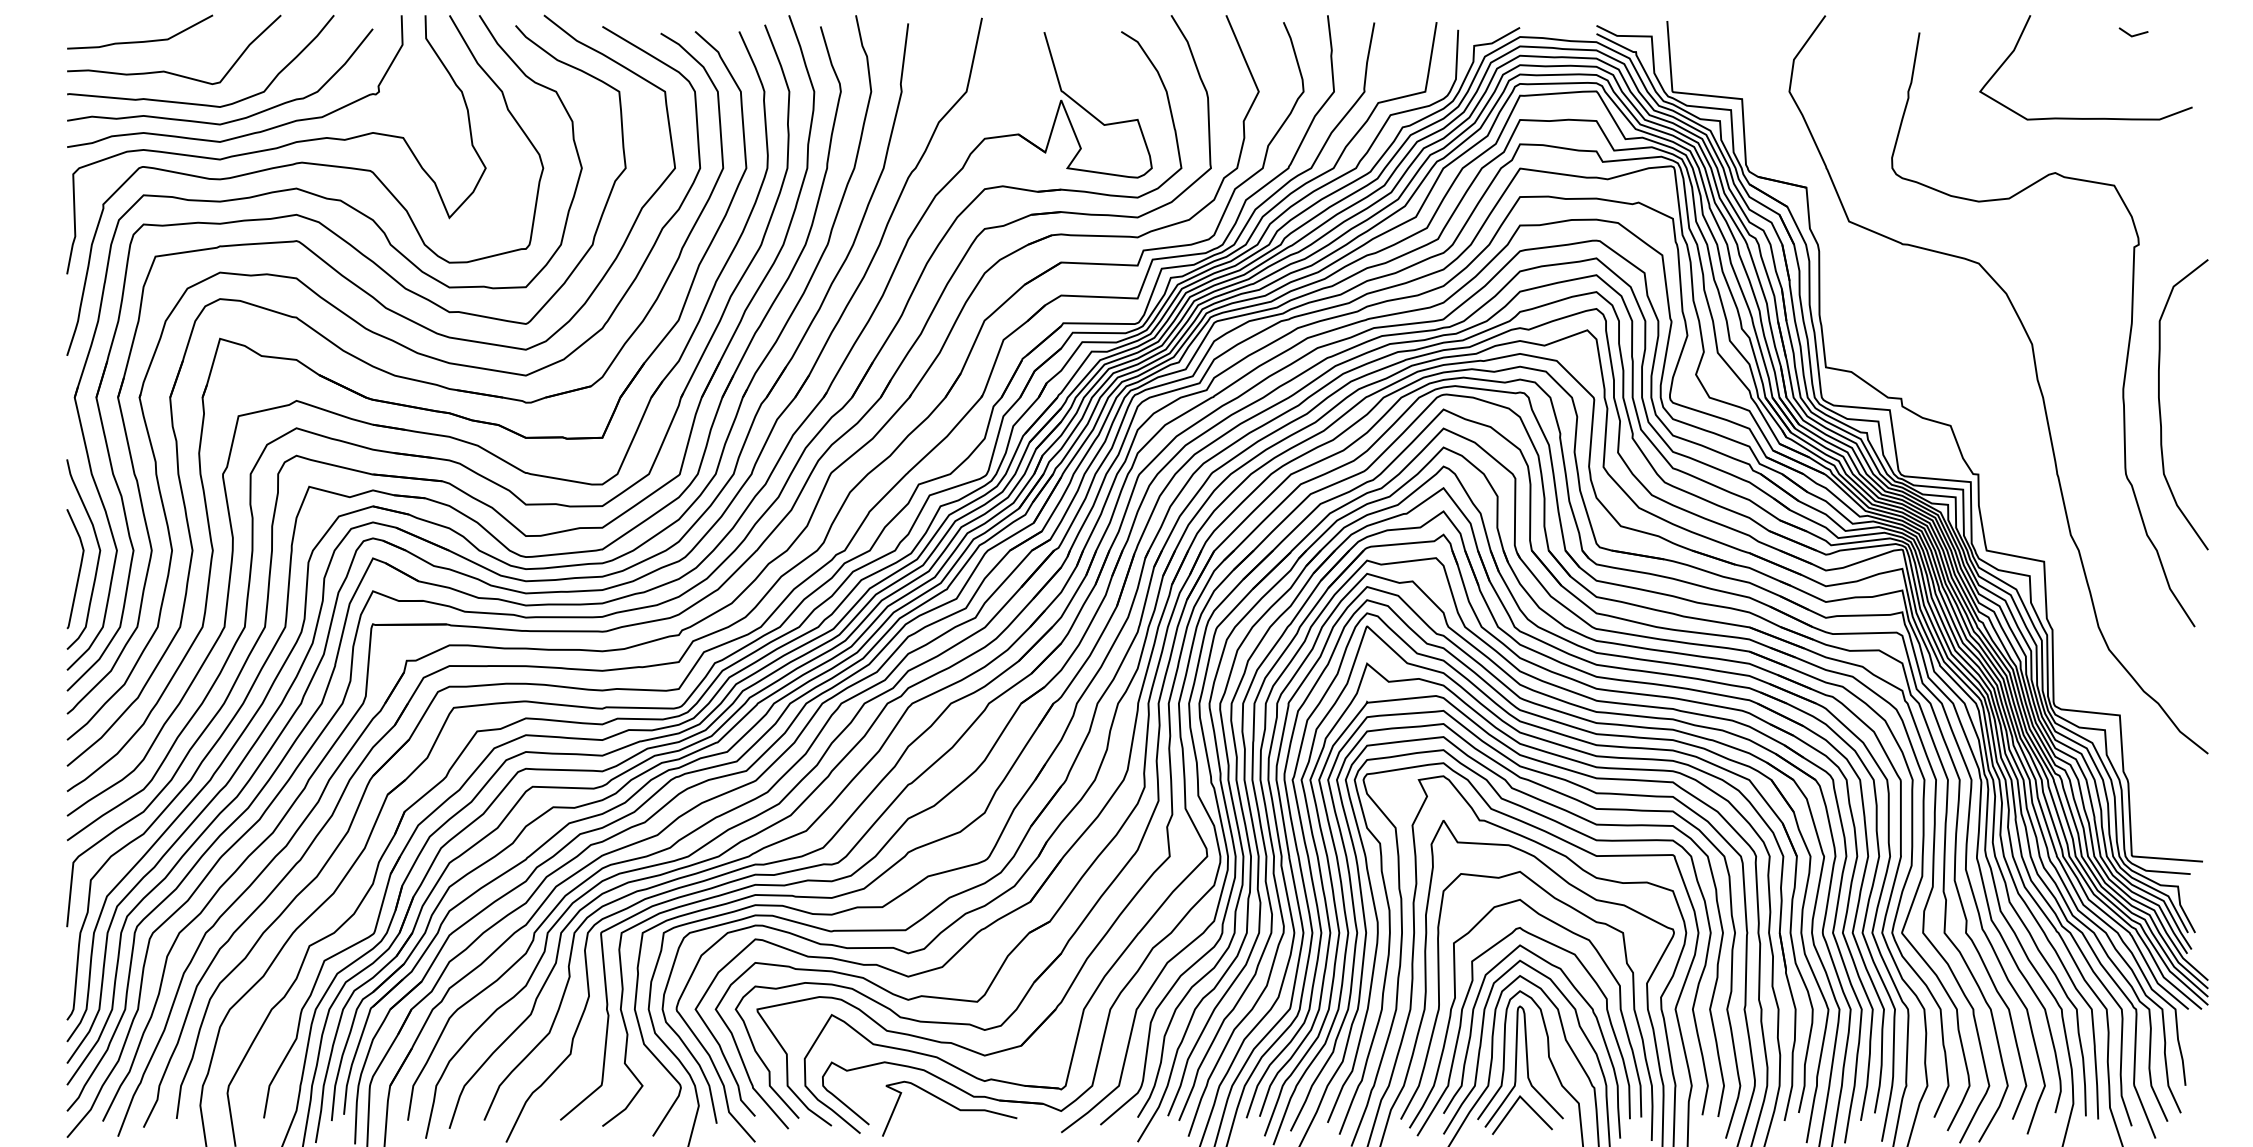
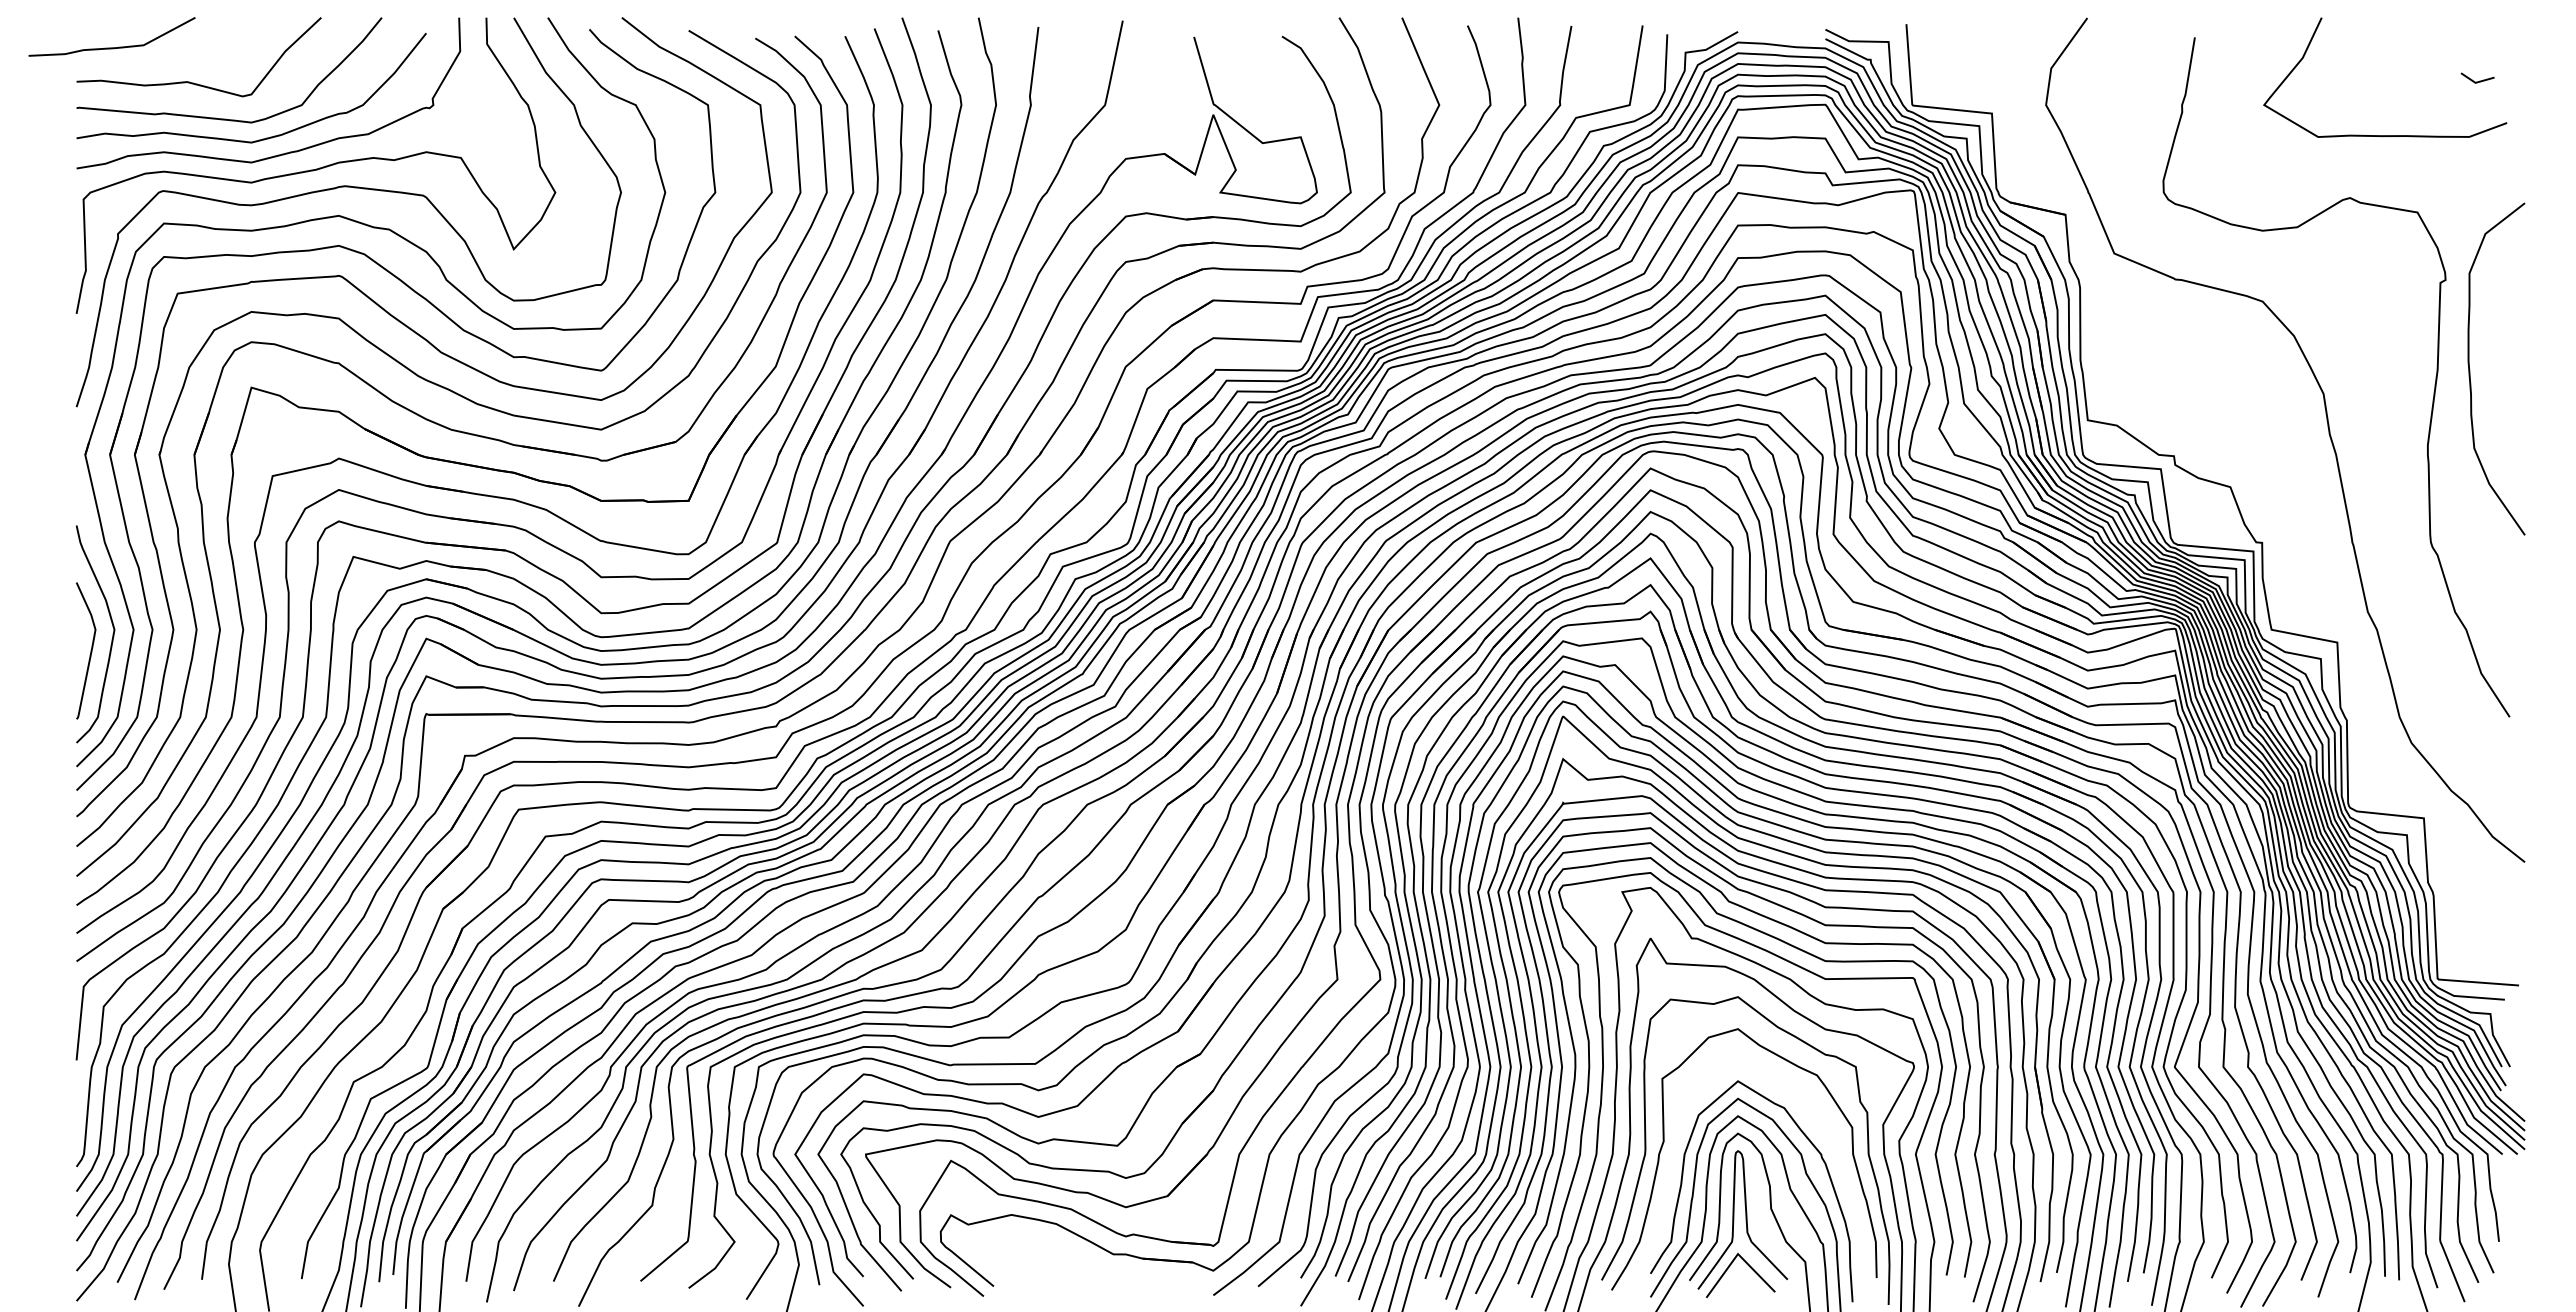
line: (2135, 34) -> (2479, 80), moved
curve: (139, 41) -> (111, 47), moved
curve: (2160, 405) -> (2470, 369), moved
curve: (1461, 1021) -> (1671, 1168), removed
curve: (950, 1105) -> (1086, 1264), removed

